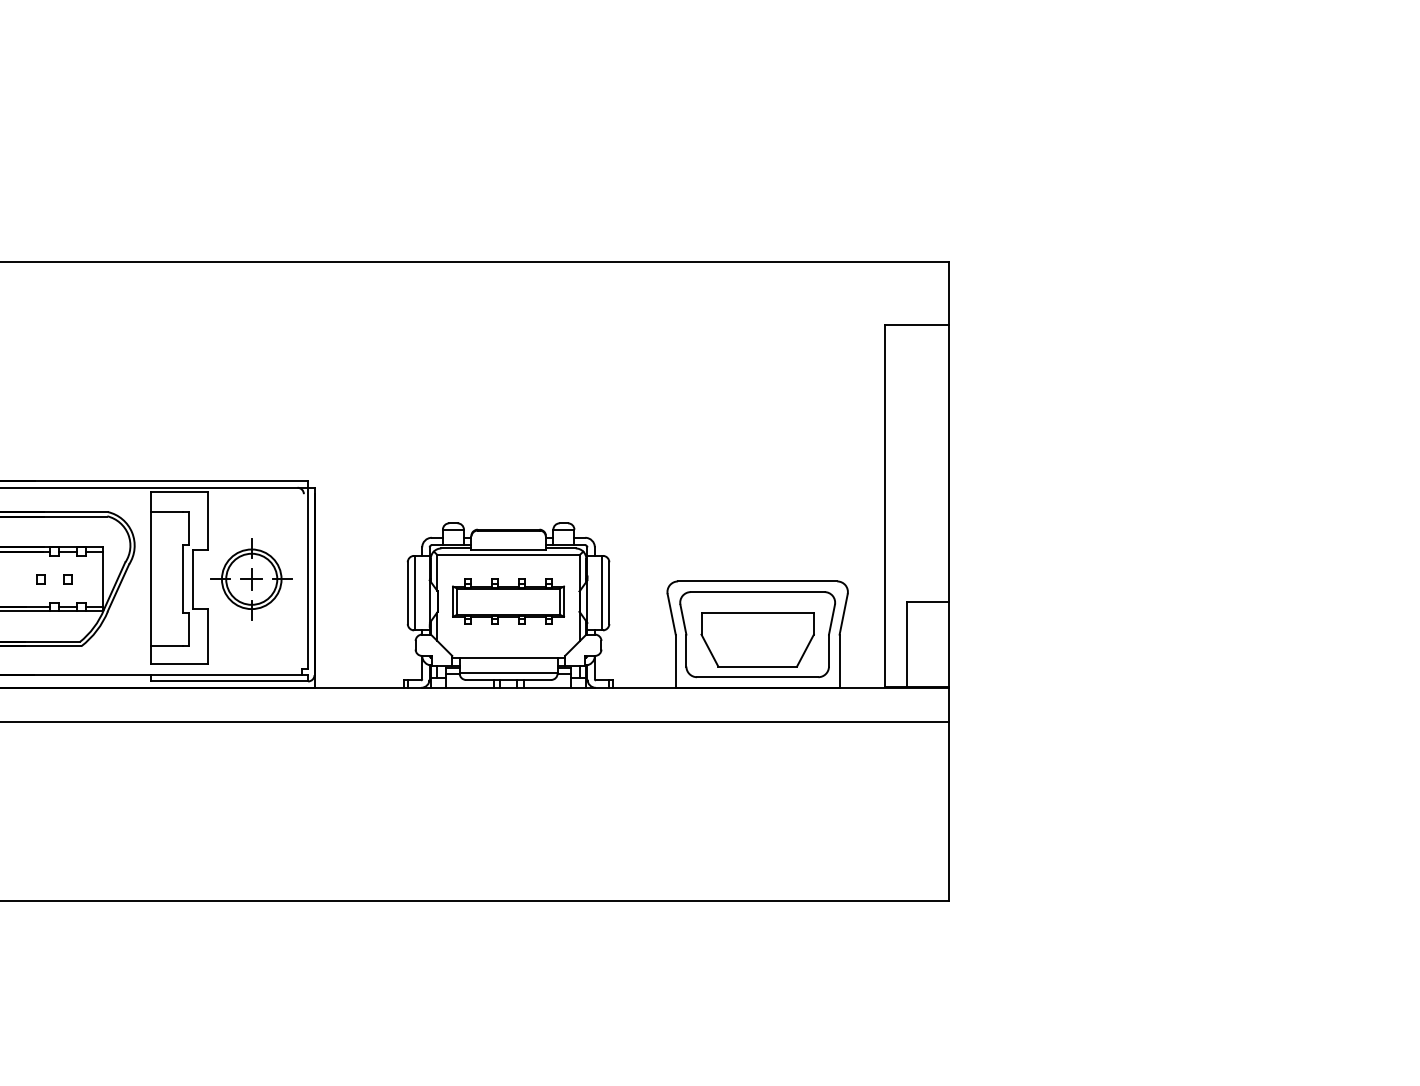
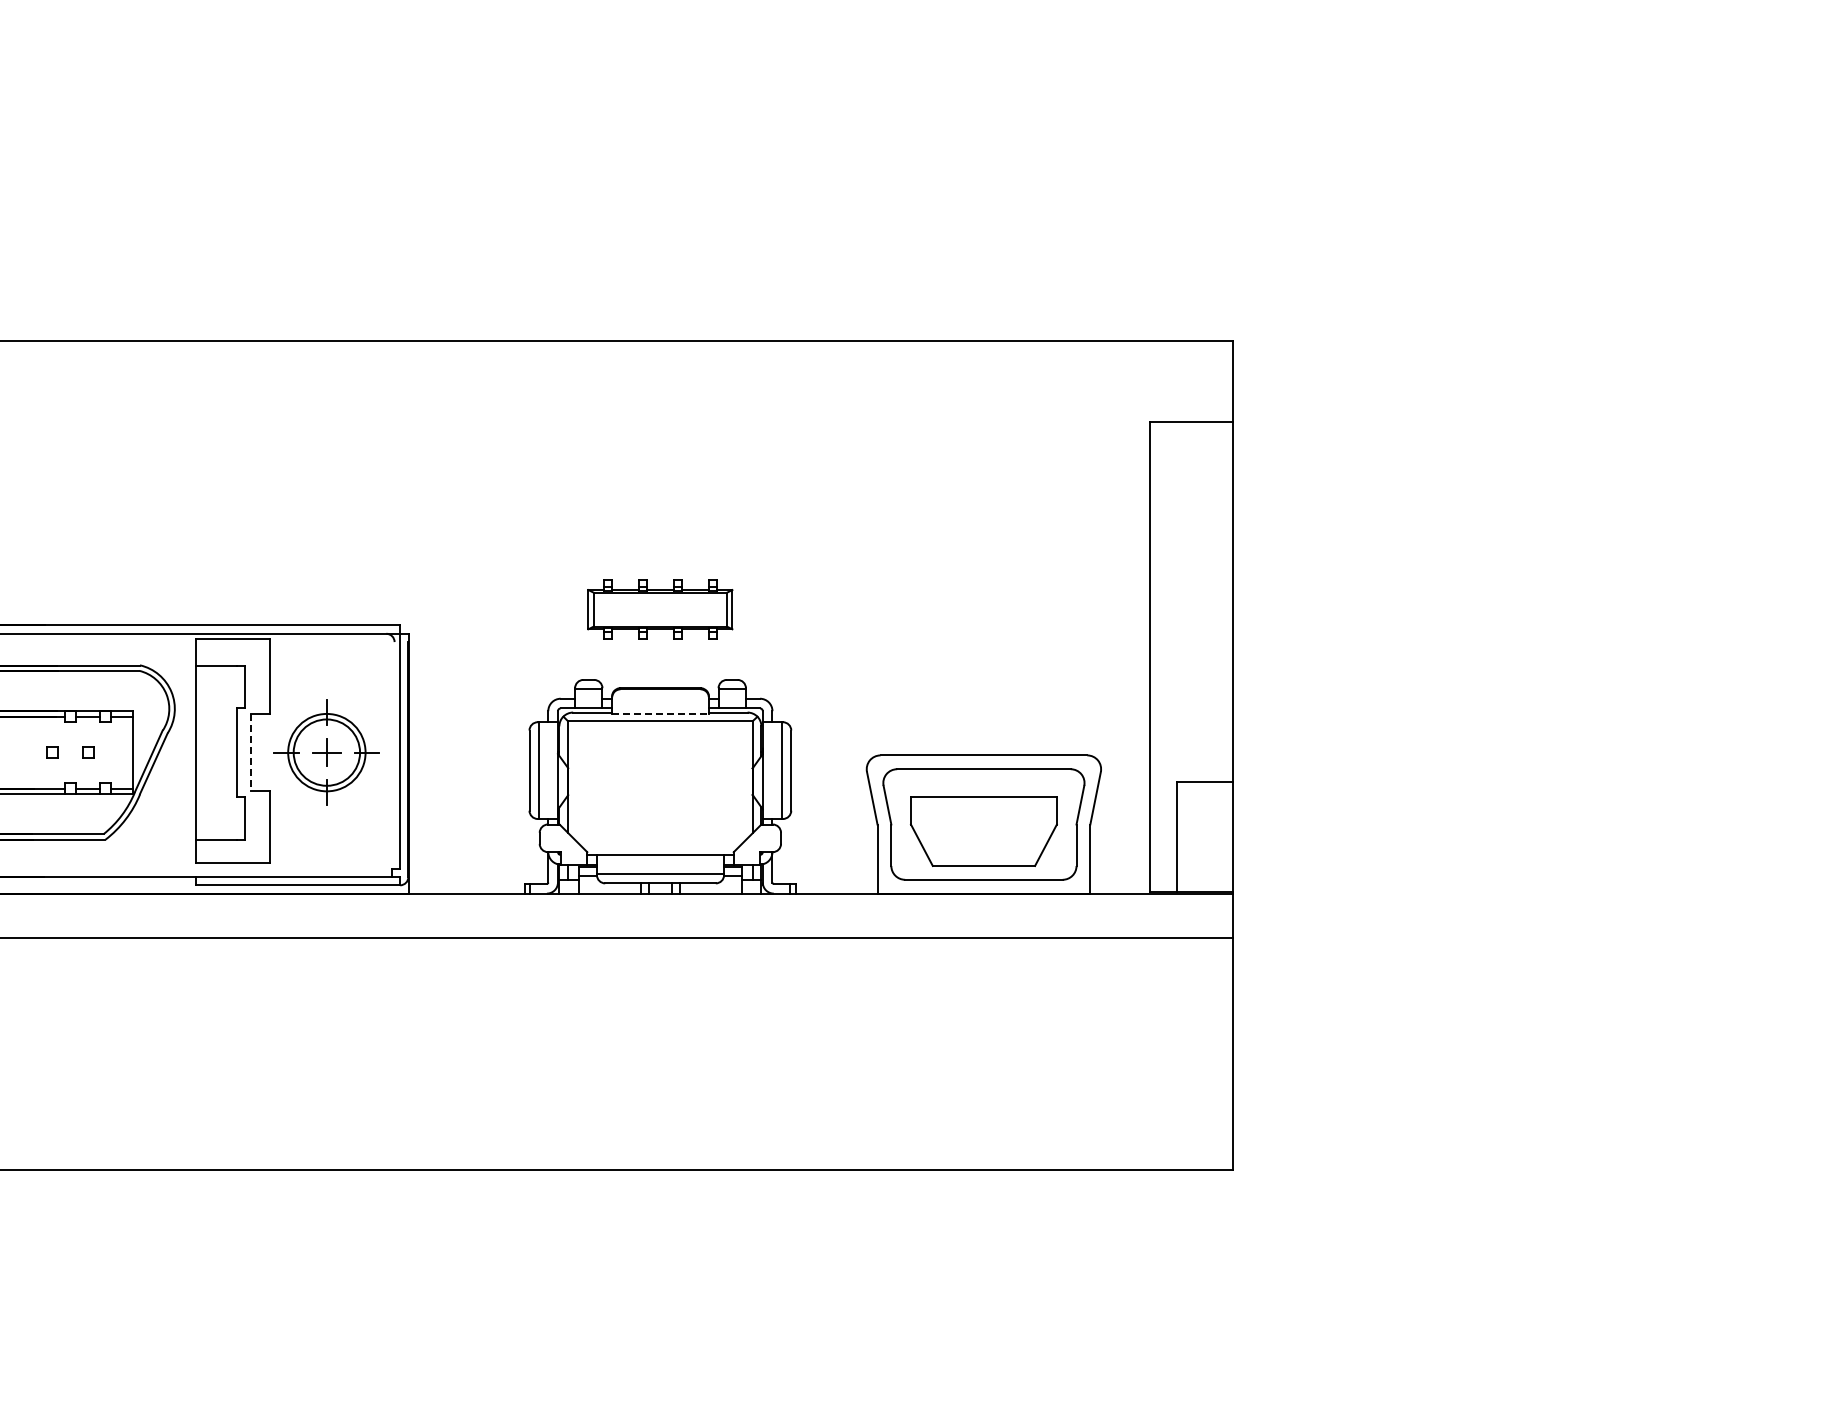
line: (509, 549) -> (661, 713), solid -> dashed
line: (192, 579) -> (250, 752), solid -> dashed
part: (508, 601) -> (660, 609), moved

